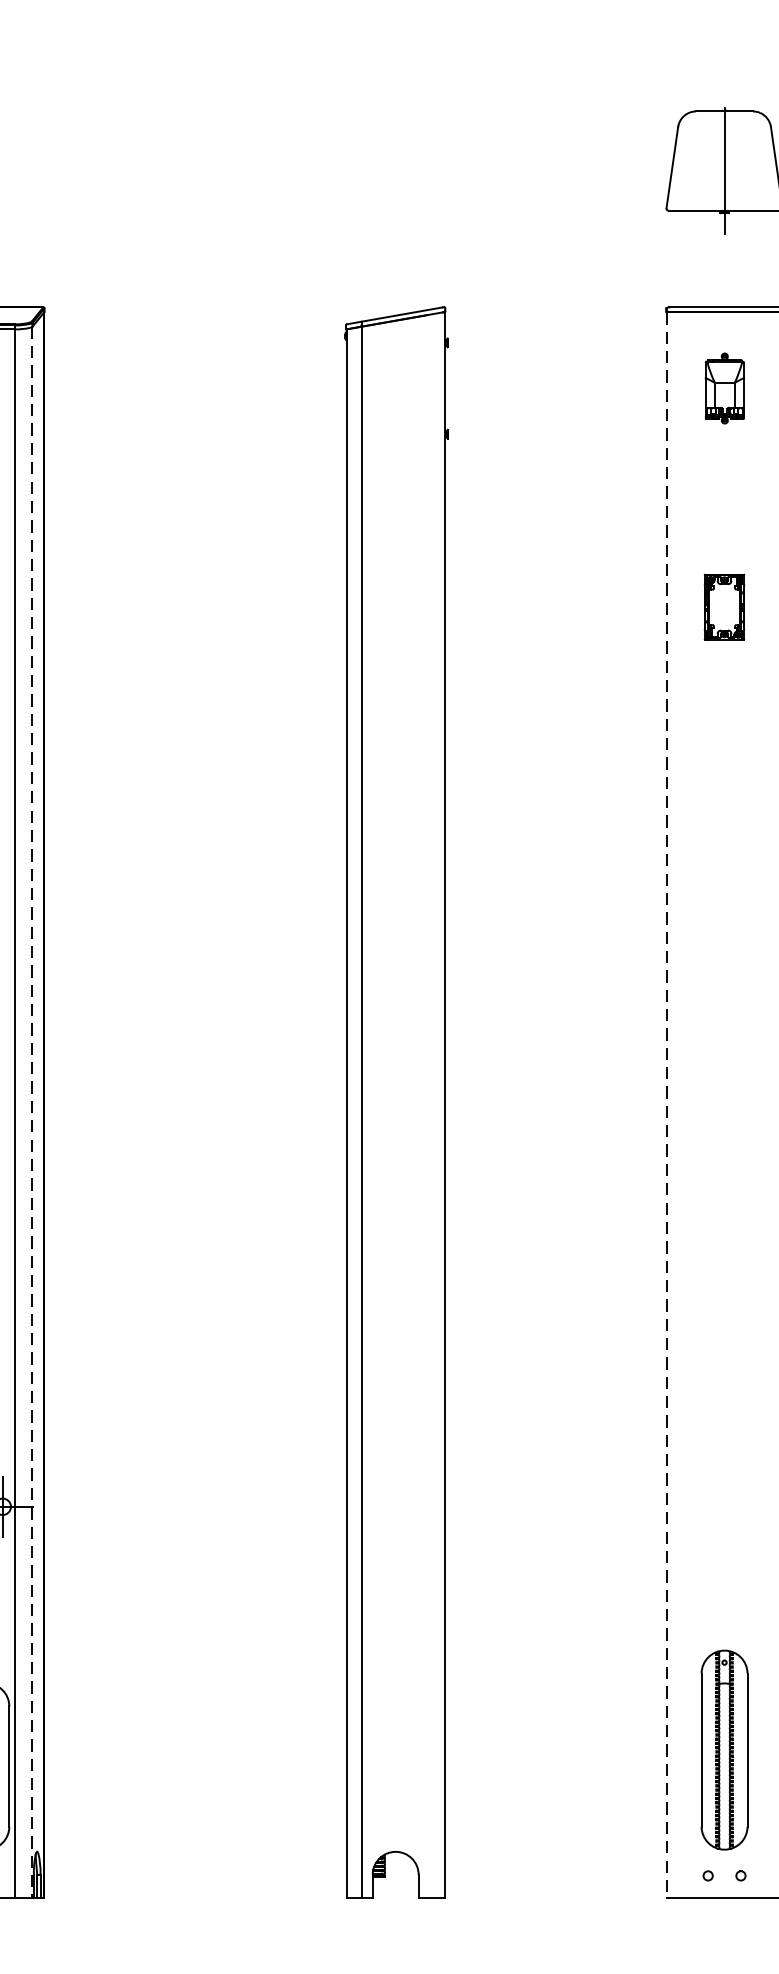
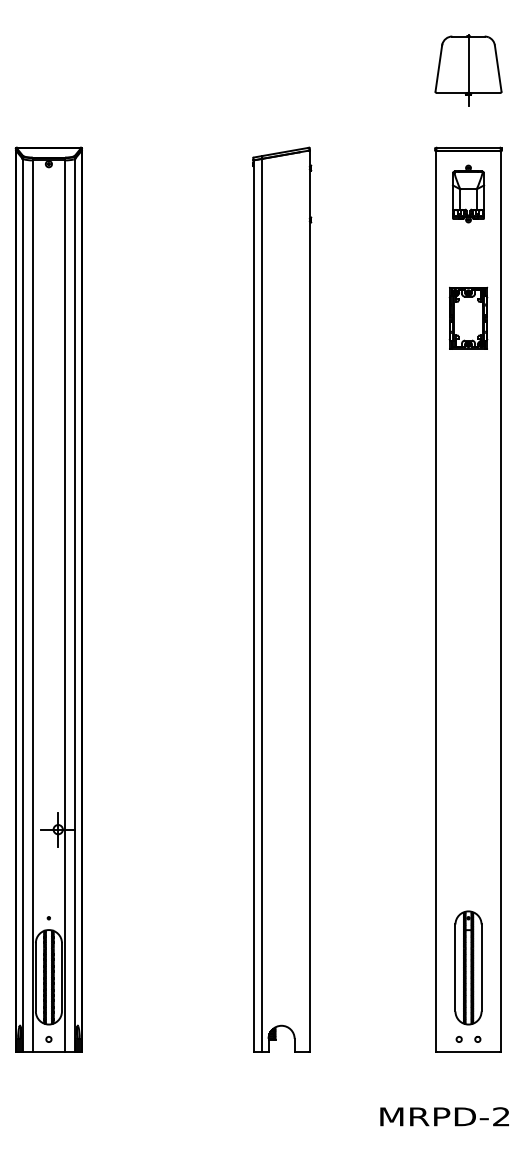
part: (724, 387) -> (468, 193), size x1.43
part: (724, 605) -> (468, 317), size x1.67
line: (666, 1105) -> (435, 601), dashed -> solid
line: (33, 1112) -> (75, 605), dashed -> solid

